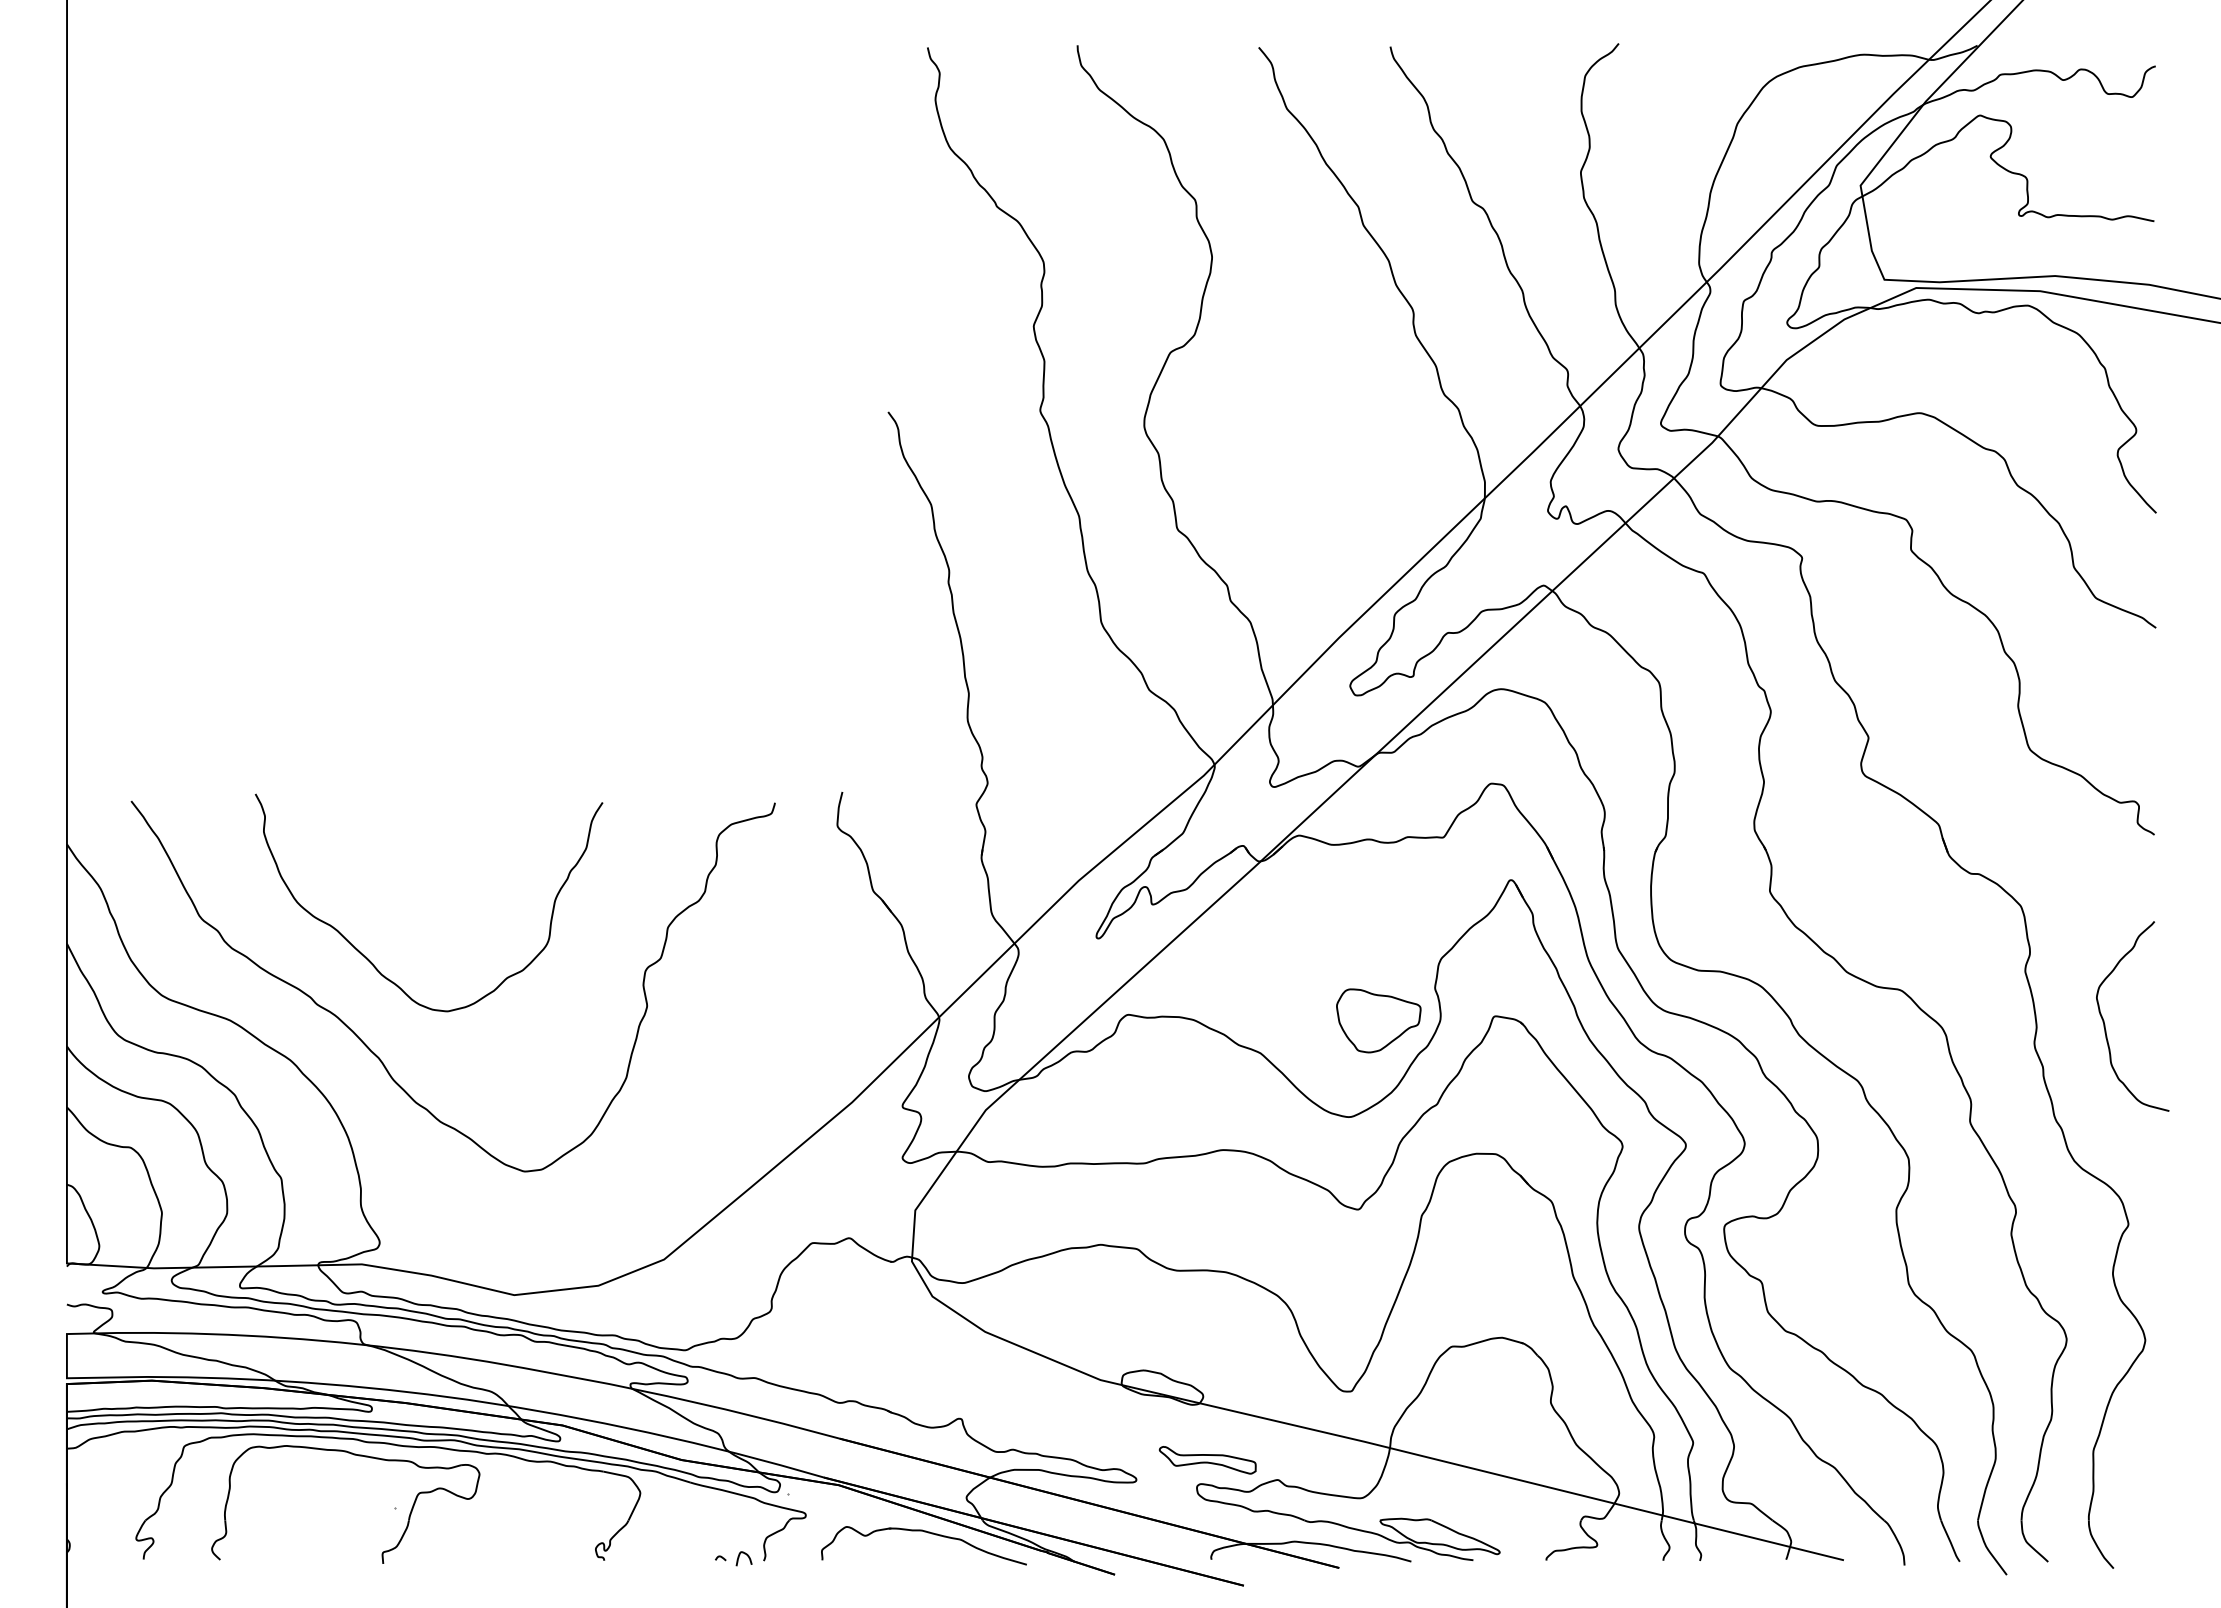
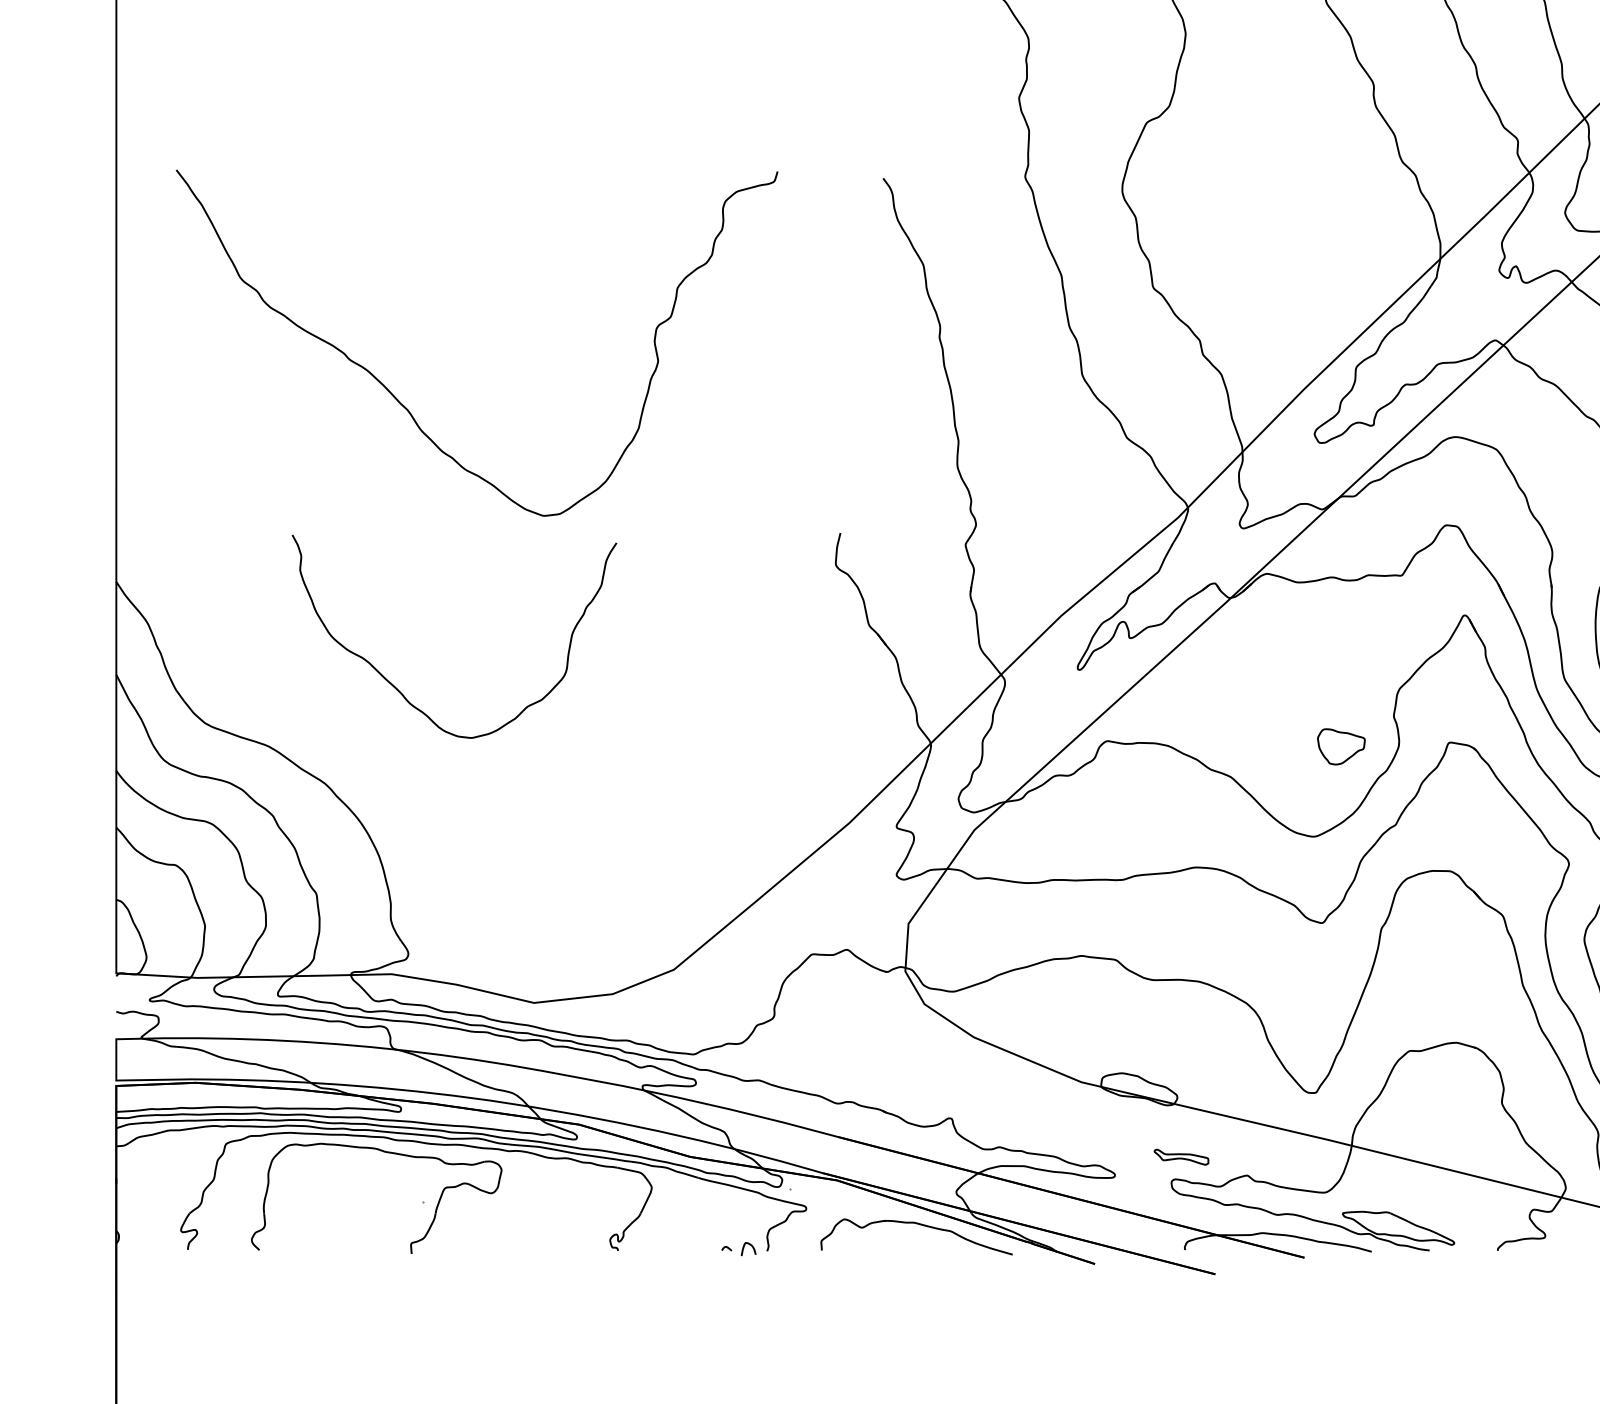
part: (1378, 1020) -> (1341, 746), size x0.6
curve: (380, 1058) -> (409, 410), moved
part: (1207, 1460) -> (1181, 1157), size x0.6

